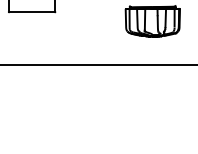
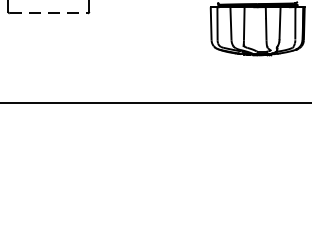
line: (32, 12) -> (49, 13), solid -> dashed

